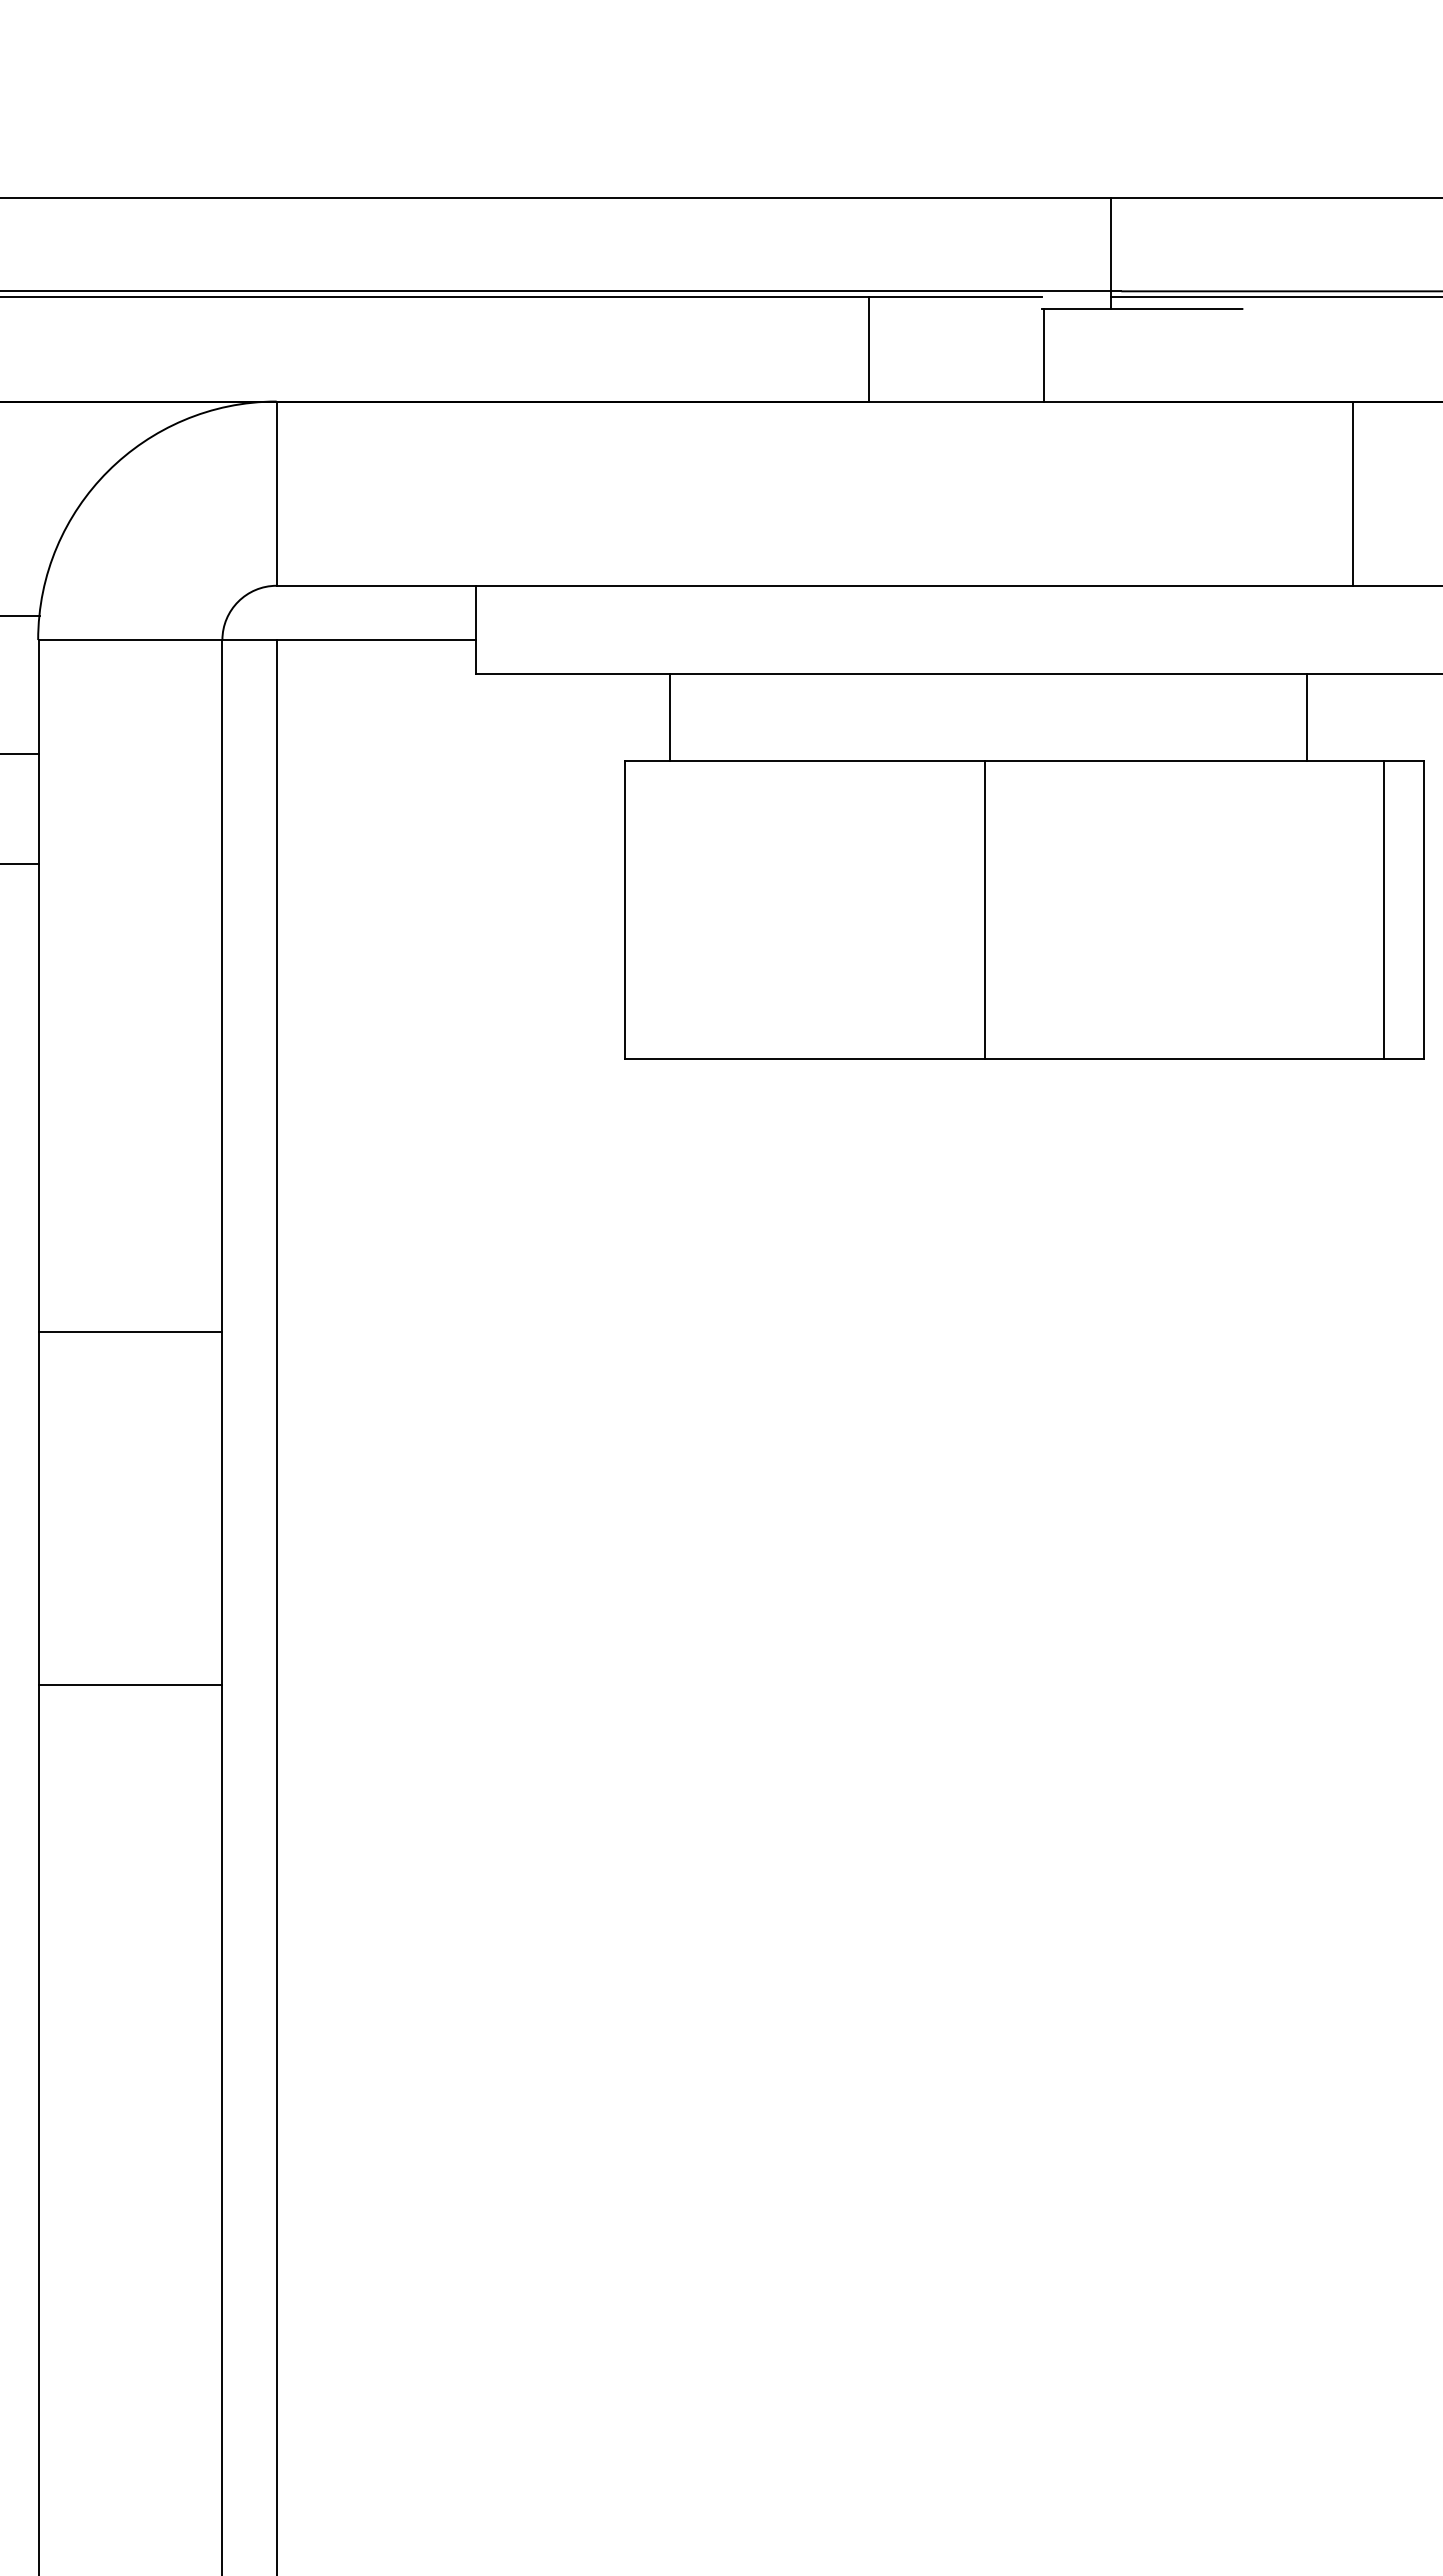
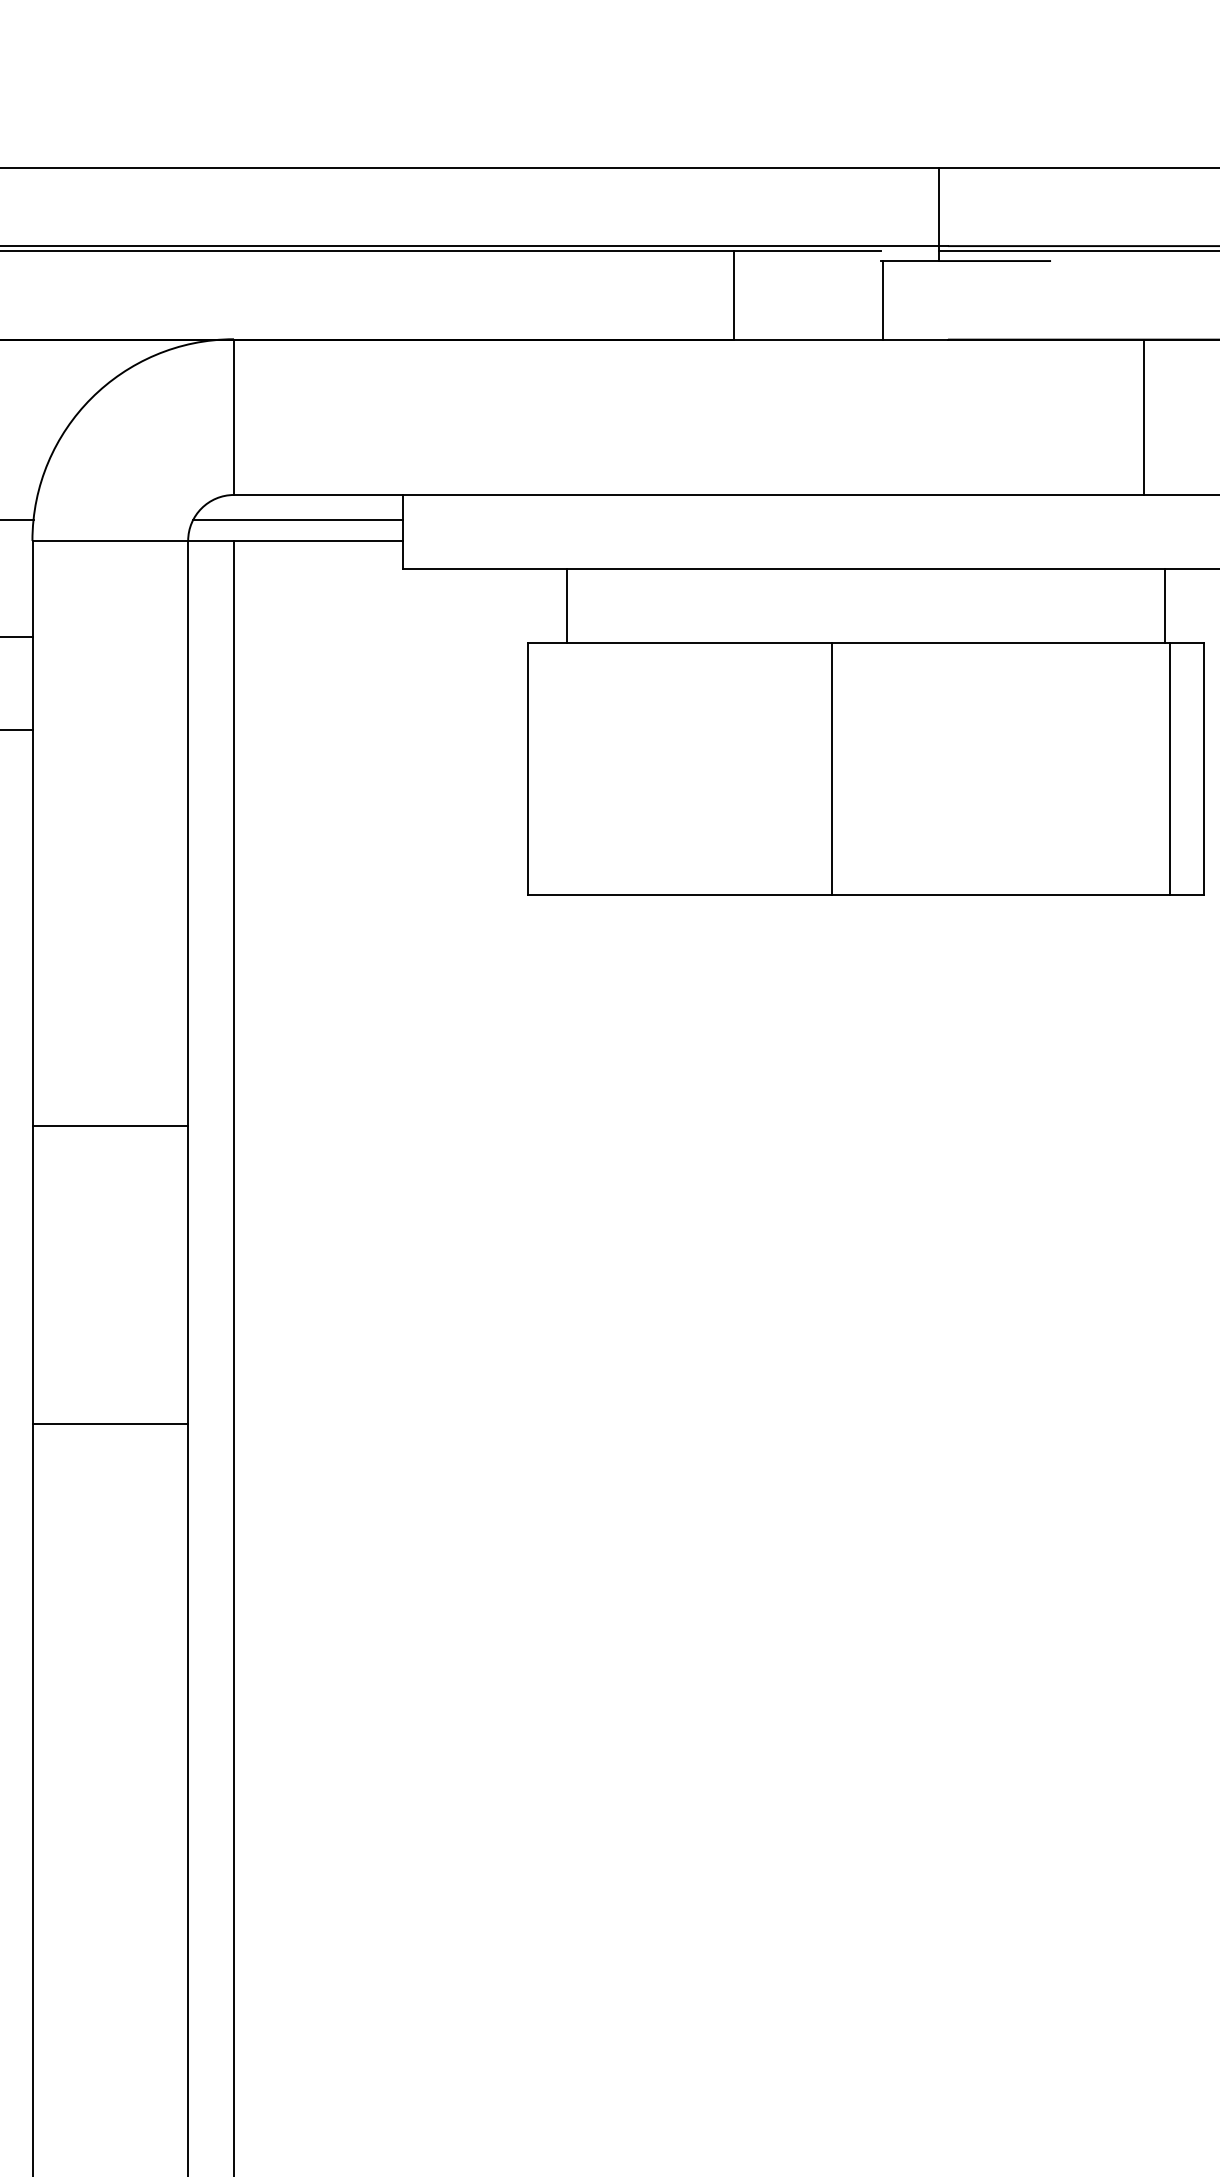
line: (352, 615) -> (298, 520), added
line: (1307, 717) -> (1165, 606), moved

